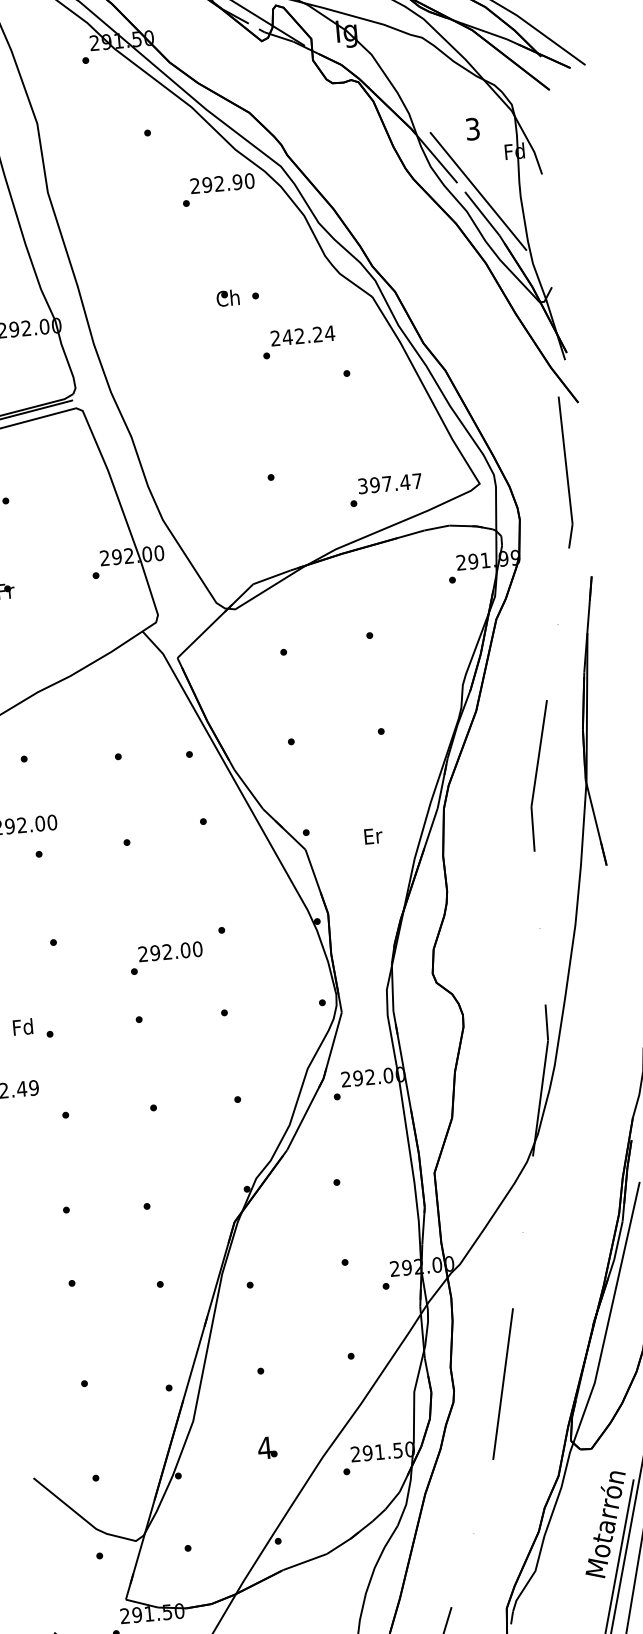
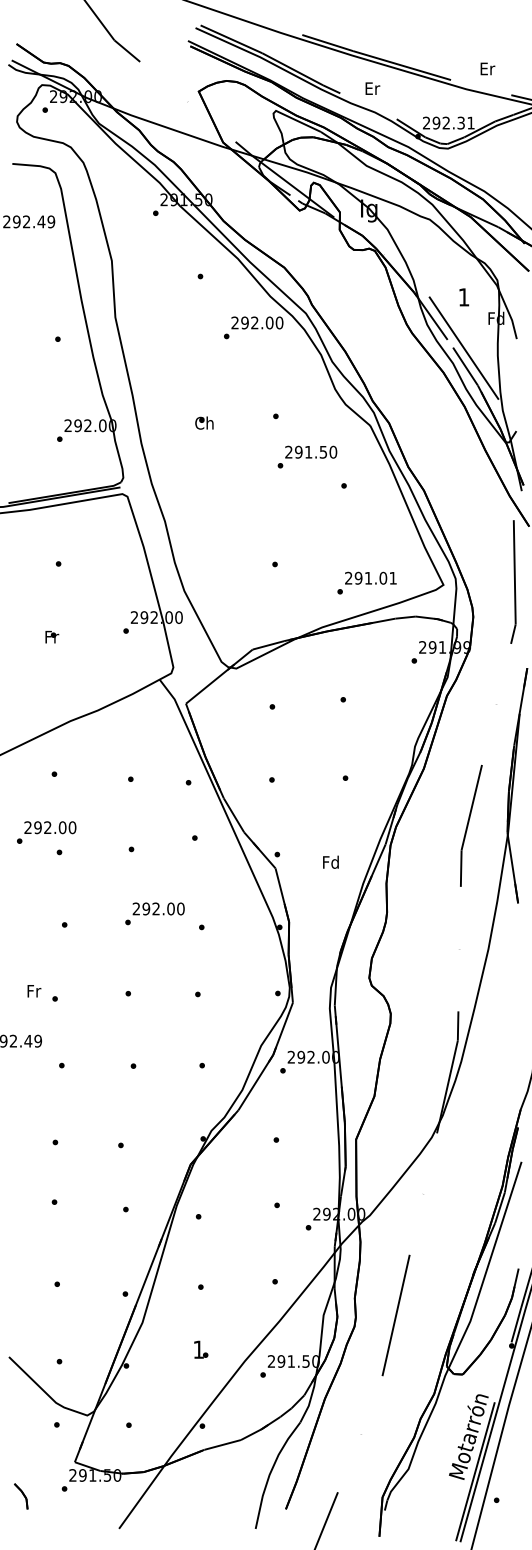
text: (472, 129) -> (463, 297), 3 -> 1
text: (237, 181) -> (269, 322), 292.90 -> 292.00
text: (228, 297) -> (204, 422), moved
text: (308, 334) -> (315, 451), 242.24 -> 291.50
text: (389, 482) -> (370, 577), 397.47 -> 291.01
text: (372, 835) -> (330, 861), Er -> Fd
text: (165, 957) -> (154, 913), moved
text: (22, 1026) -> (33, 990), Fd -> Fr
text: (264, 1447) -> (198, 1349), 4 -> 1

